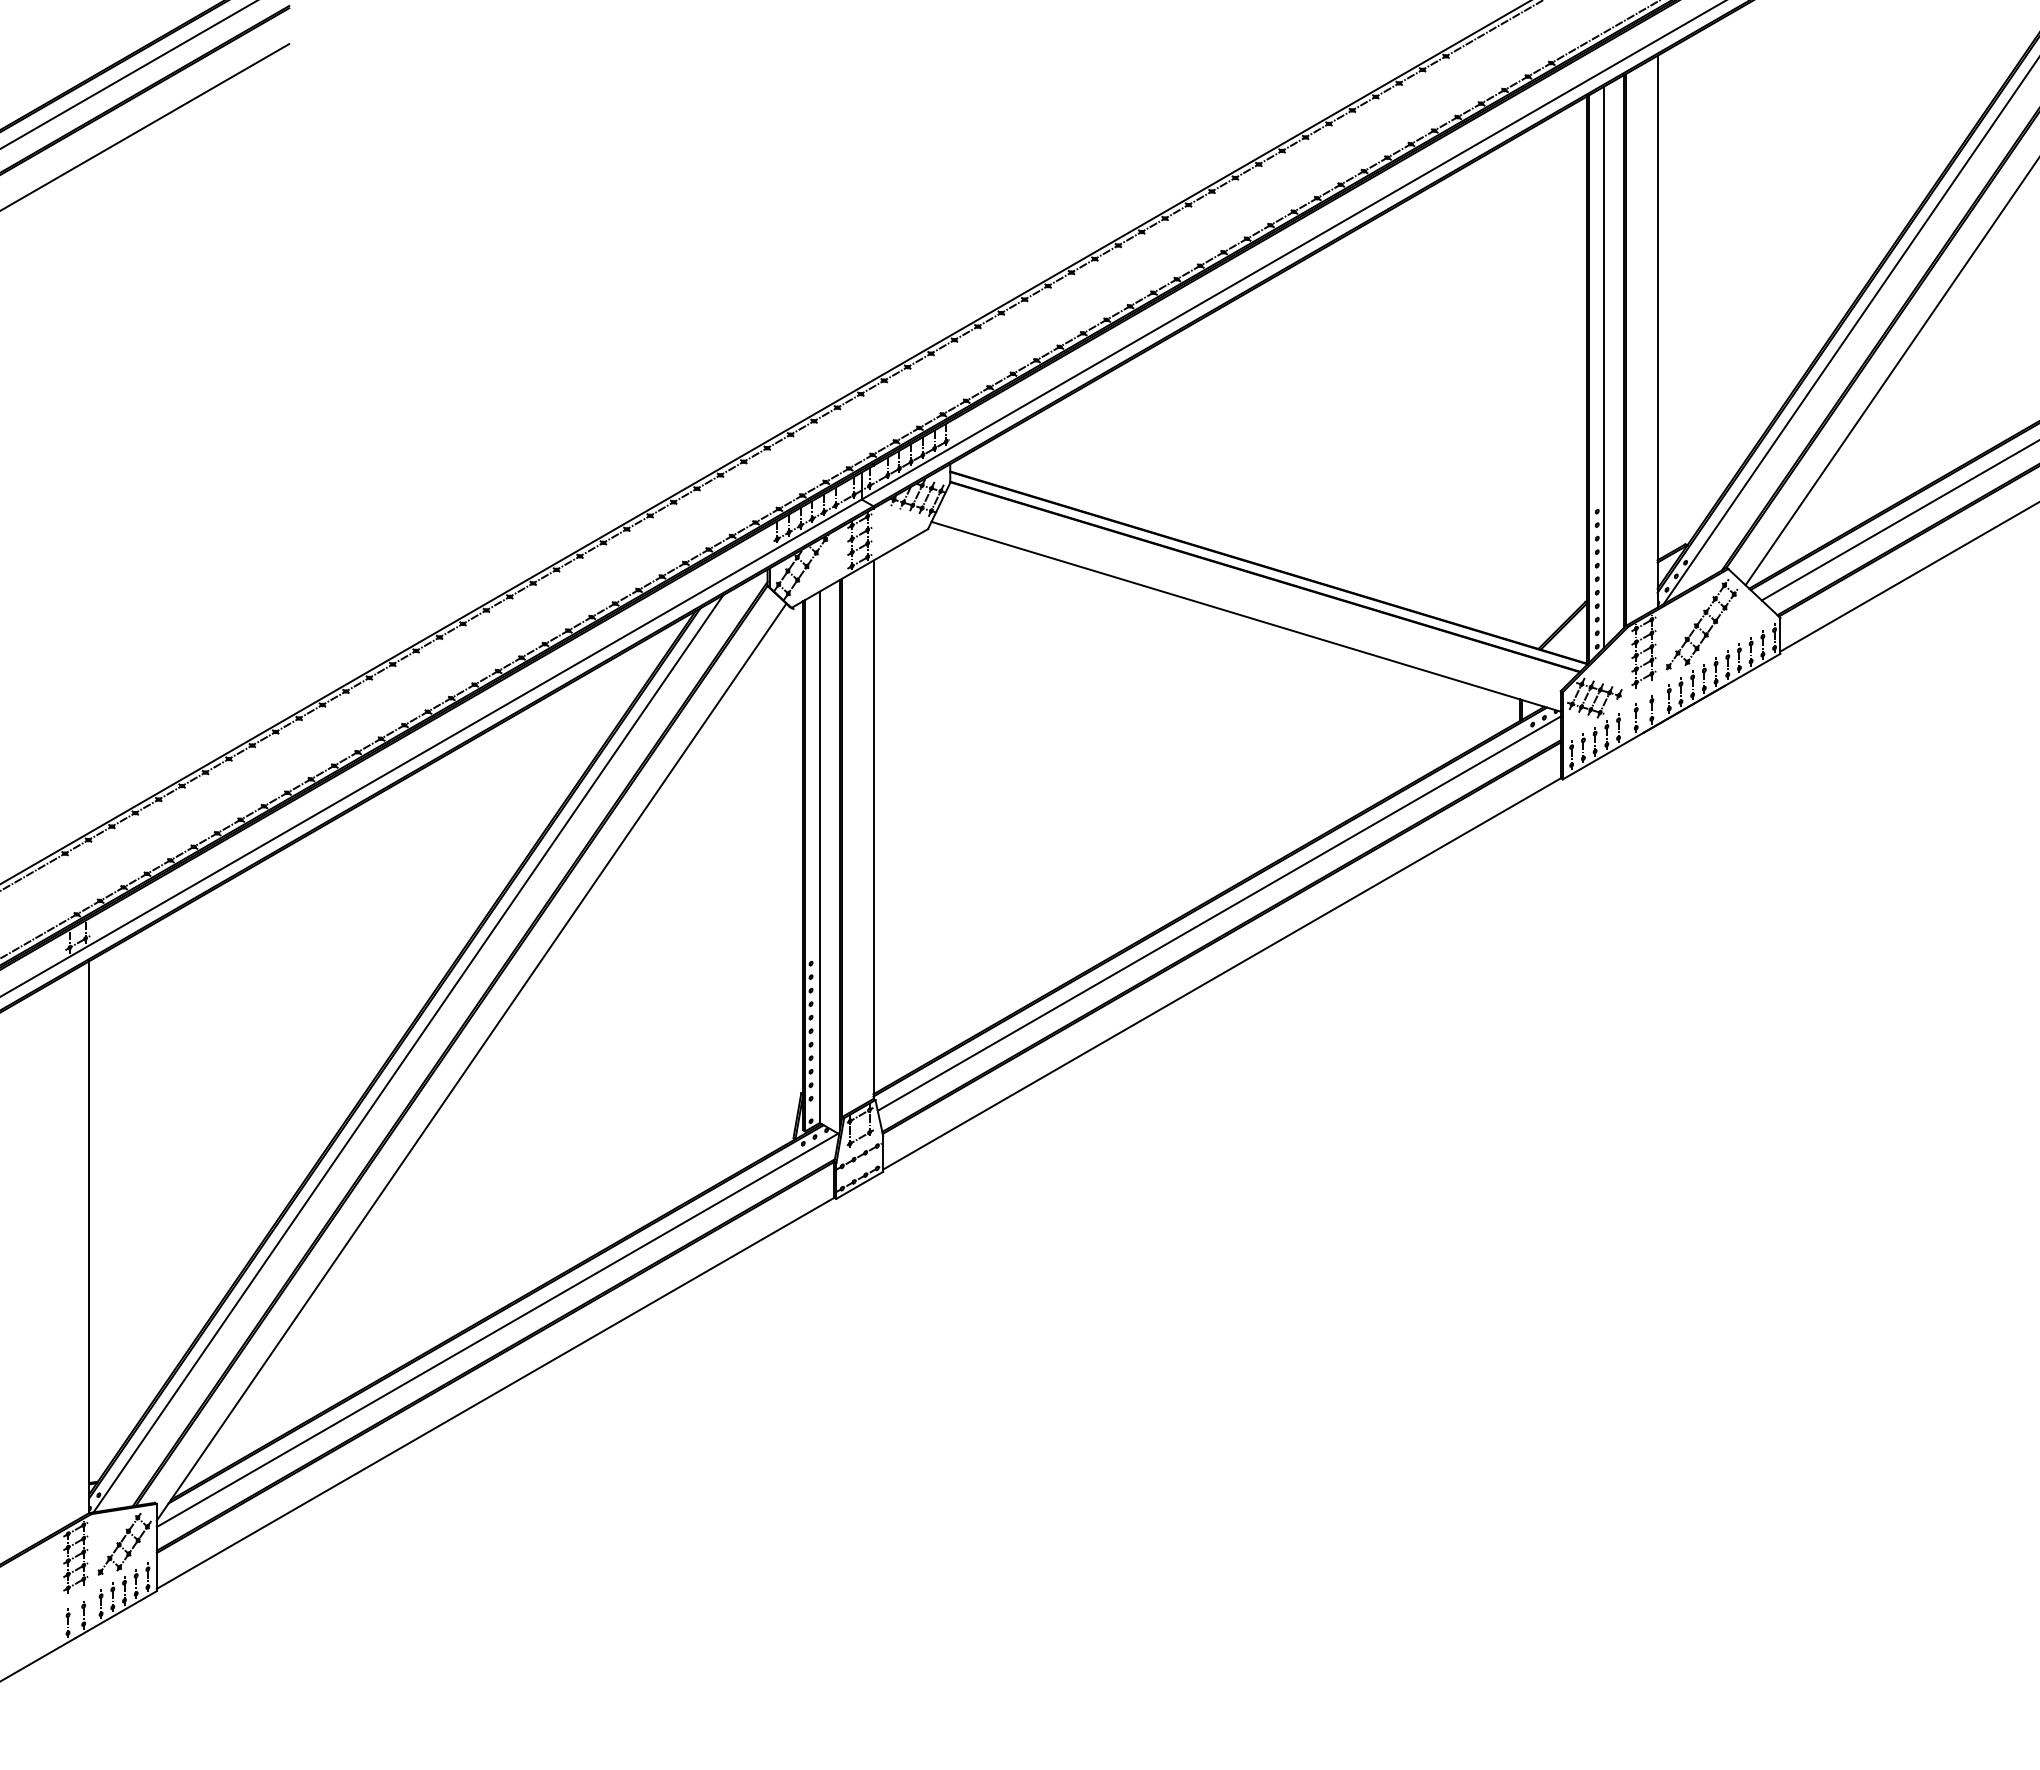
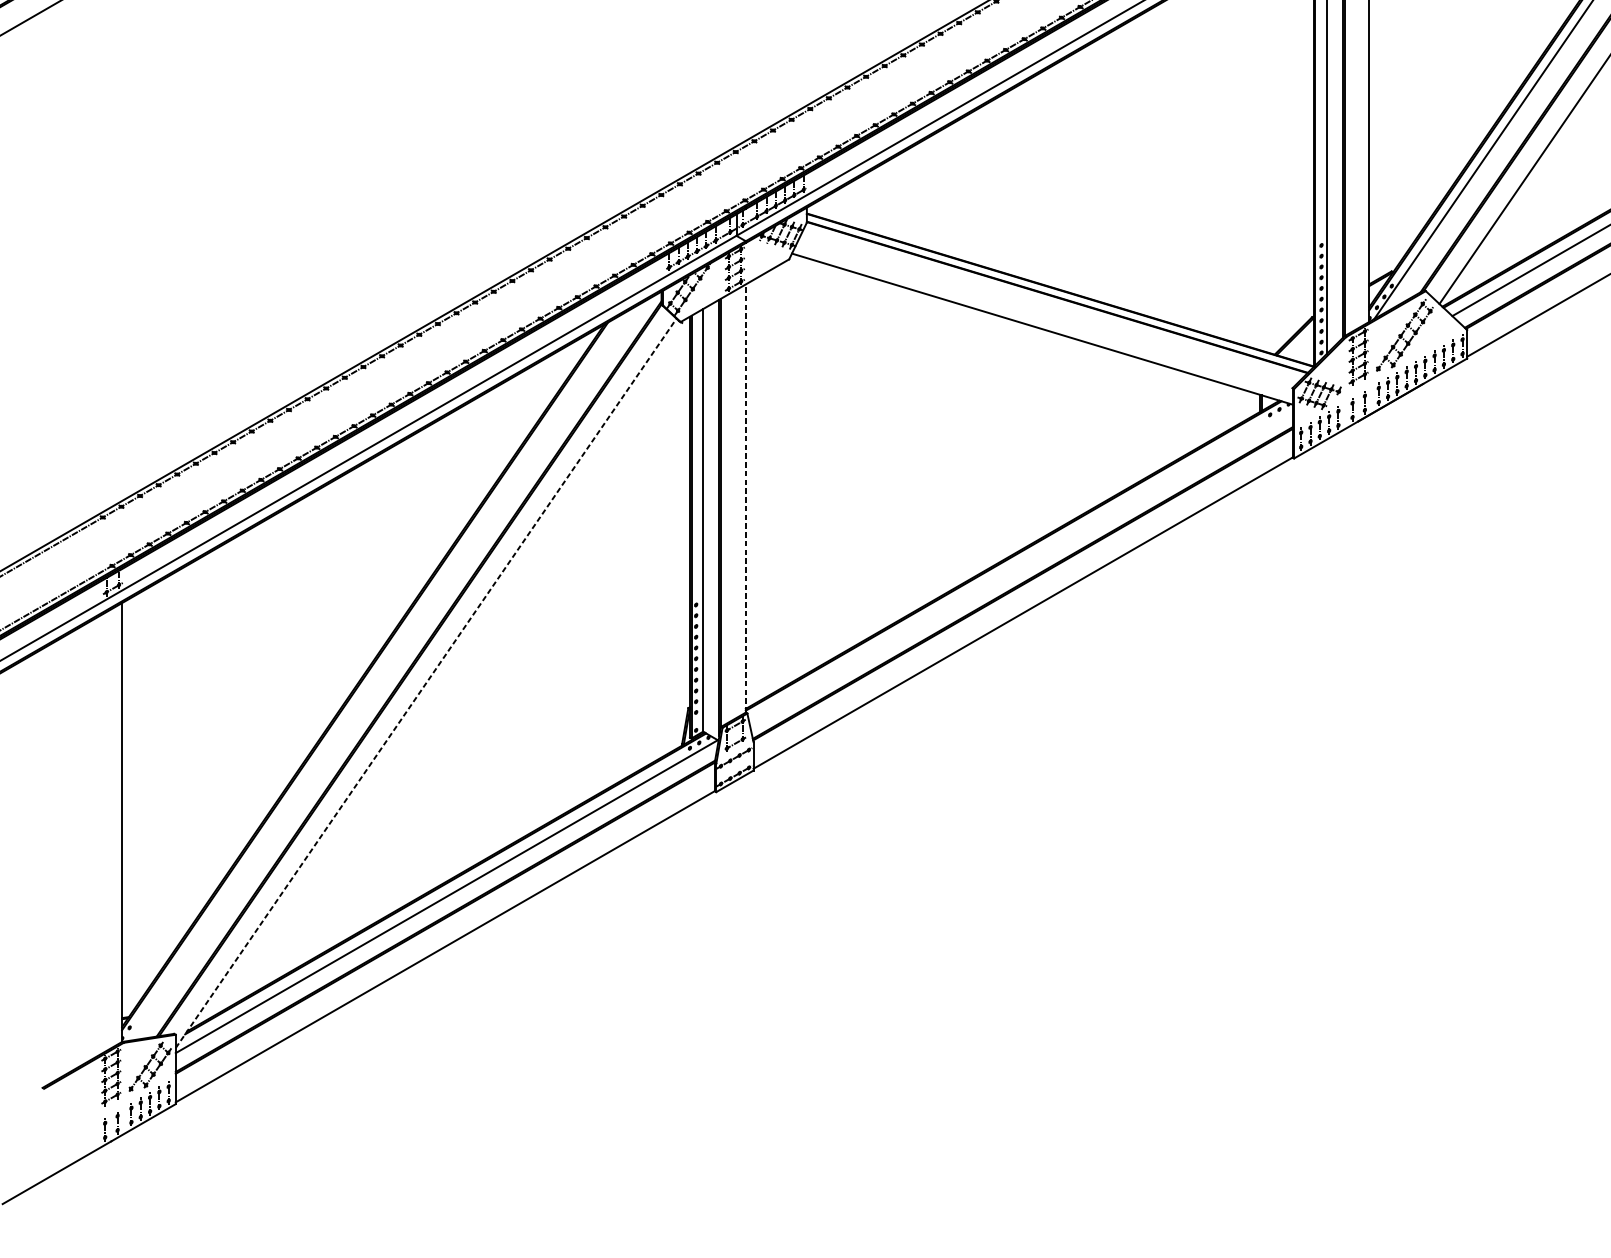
line: (873, 829) -> (745, 498), solid -> dashed
line: (1218, 913) -> (1020, 565), removed
line: (408, 1053) -> (375, 676), removed
line: (471, 1061) -> (426, 682), solid -> dashed

